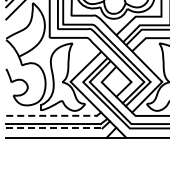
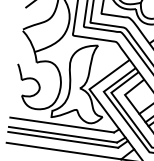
line: (52, 115) -> (63, 124), dashed -> solid
line: (54, 128) -> (63, 139), dashed -> solid

